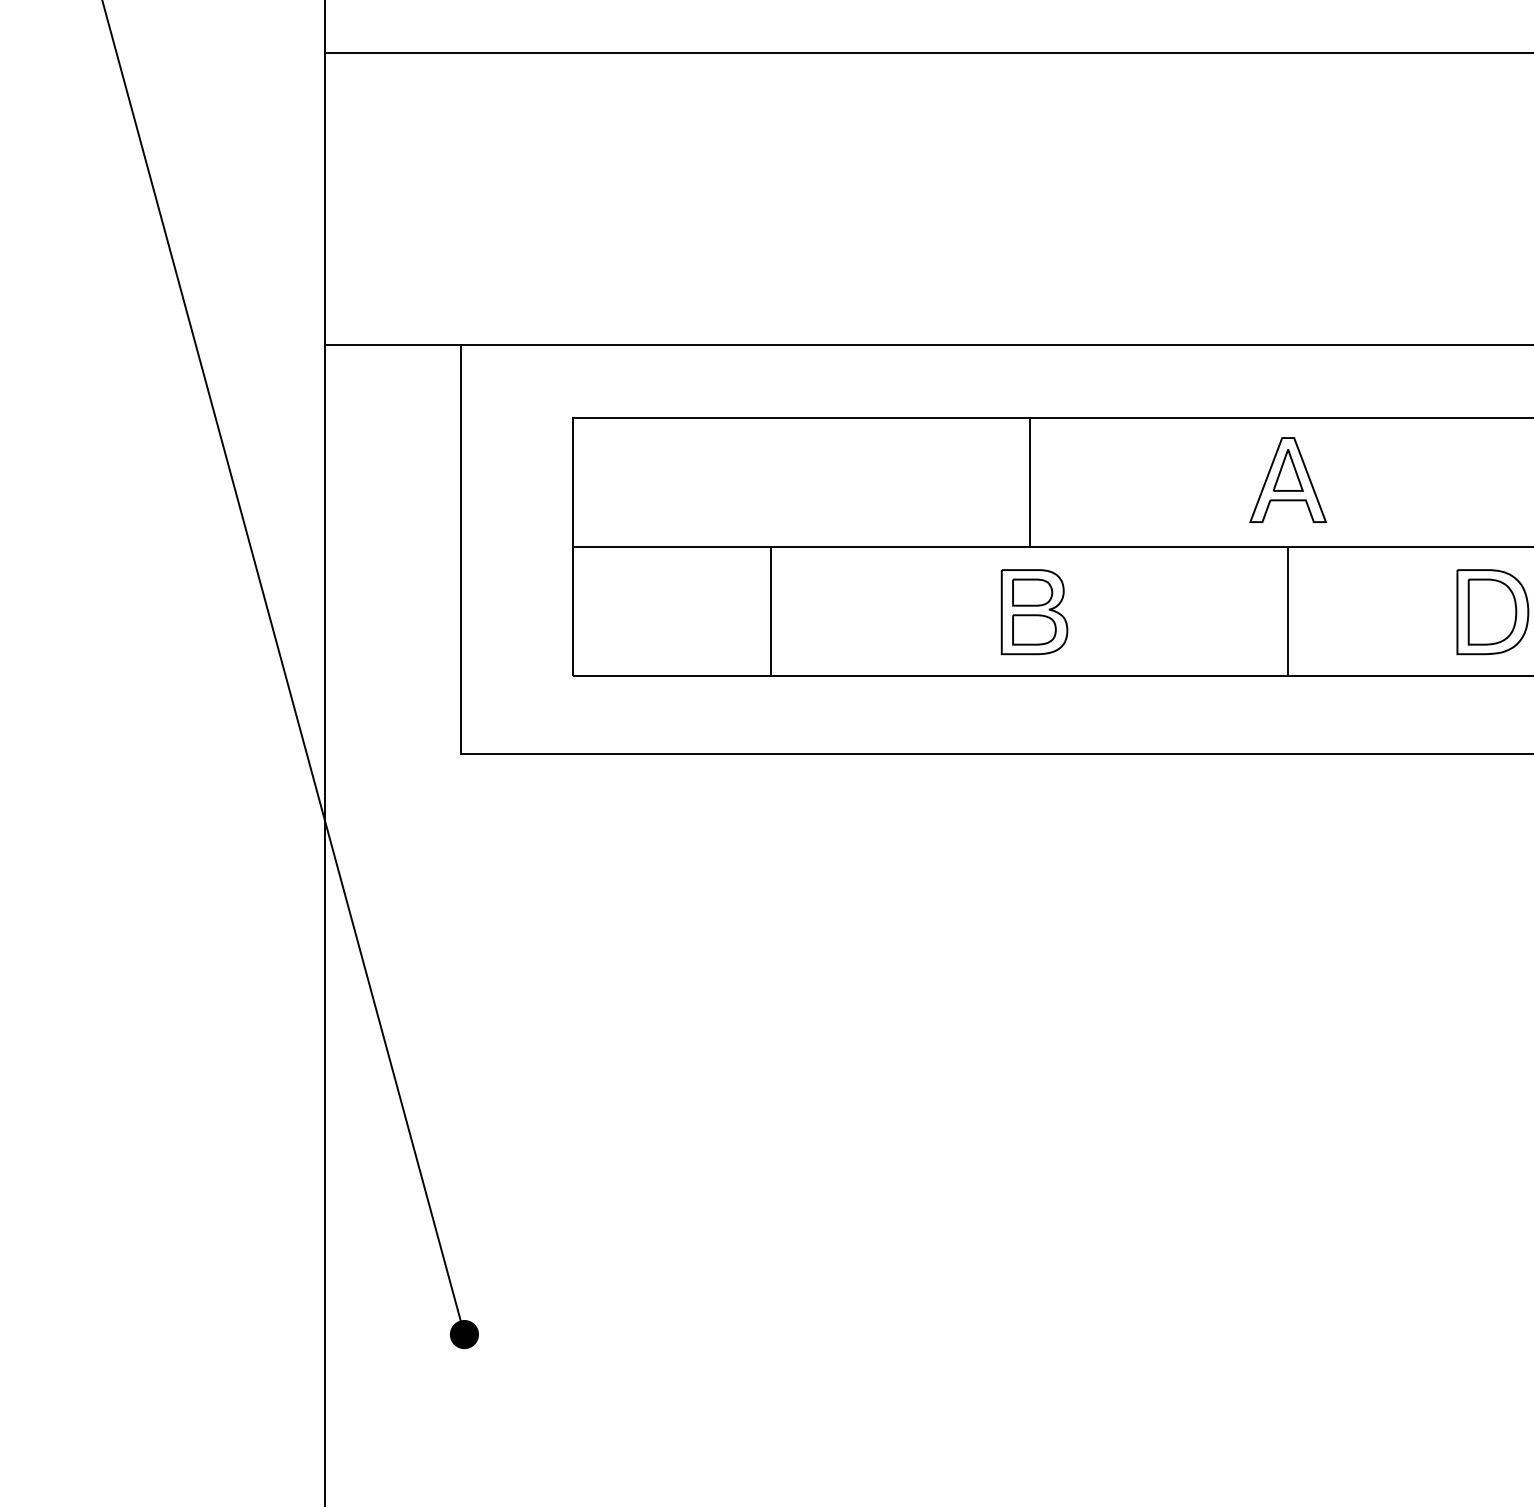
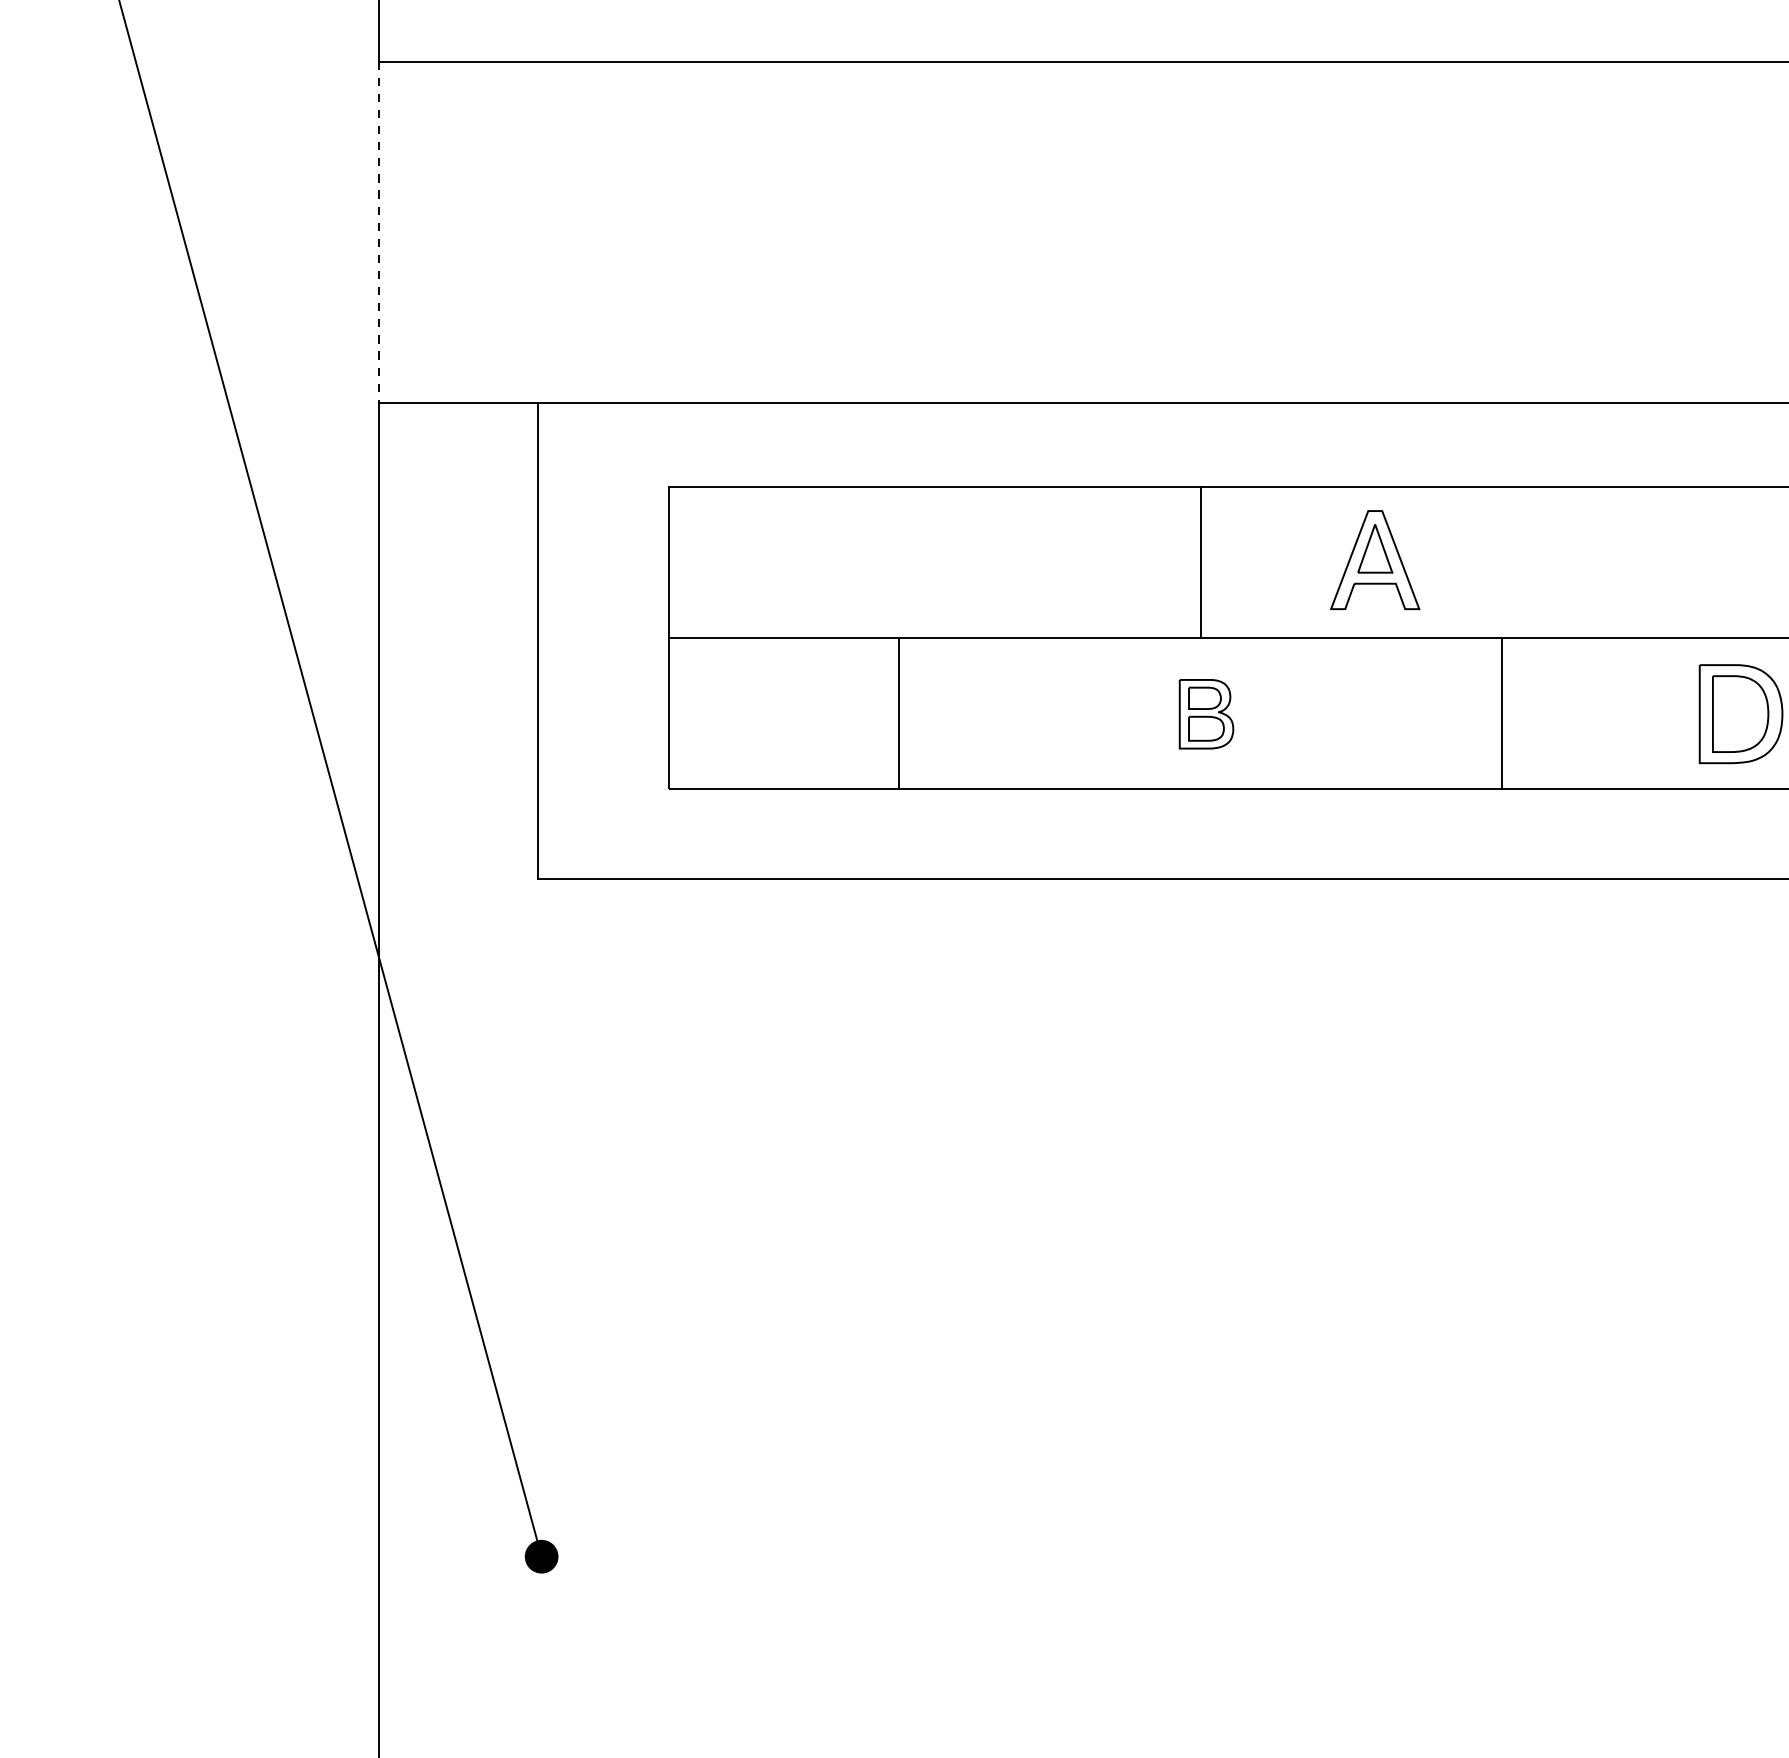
line: (325, 199) -> (379, 232), solid -> dashed
part: (1288, 479) -> (1375, 559), moved
part: (1034, 612) -> (1206, 714), size x0.7

